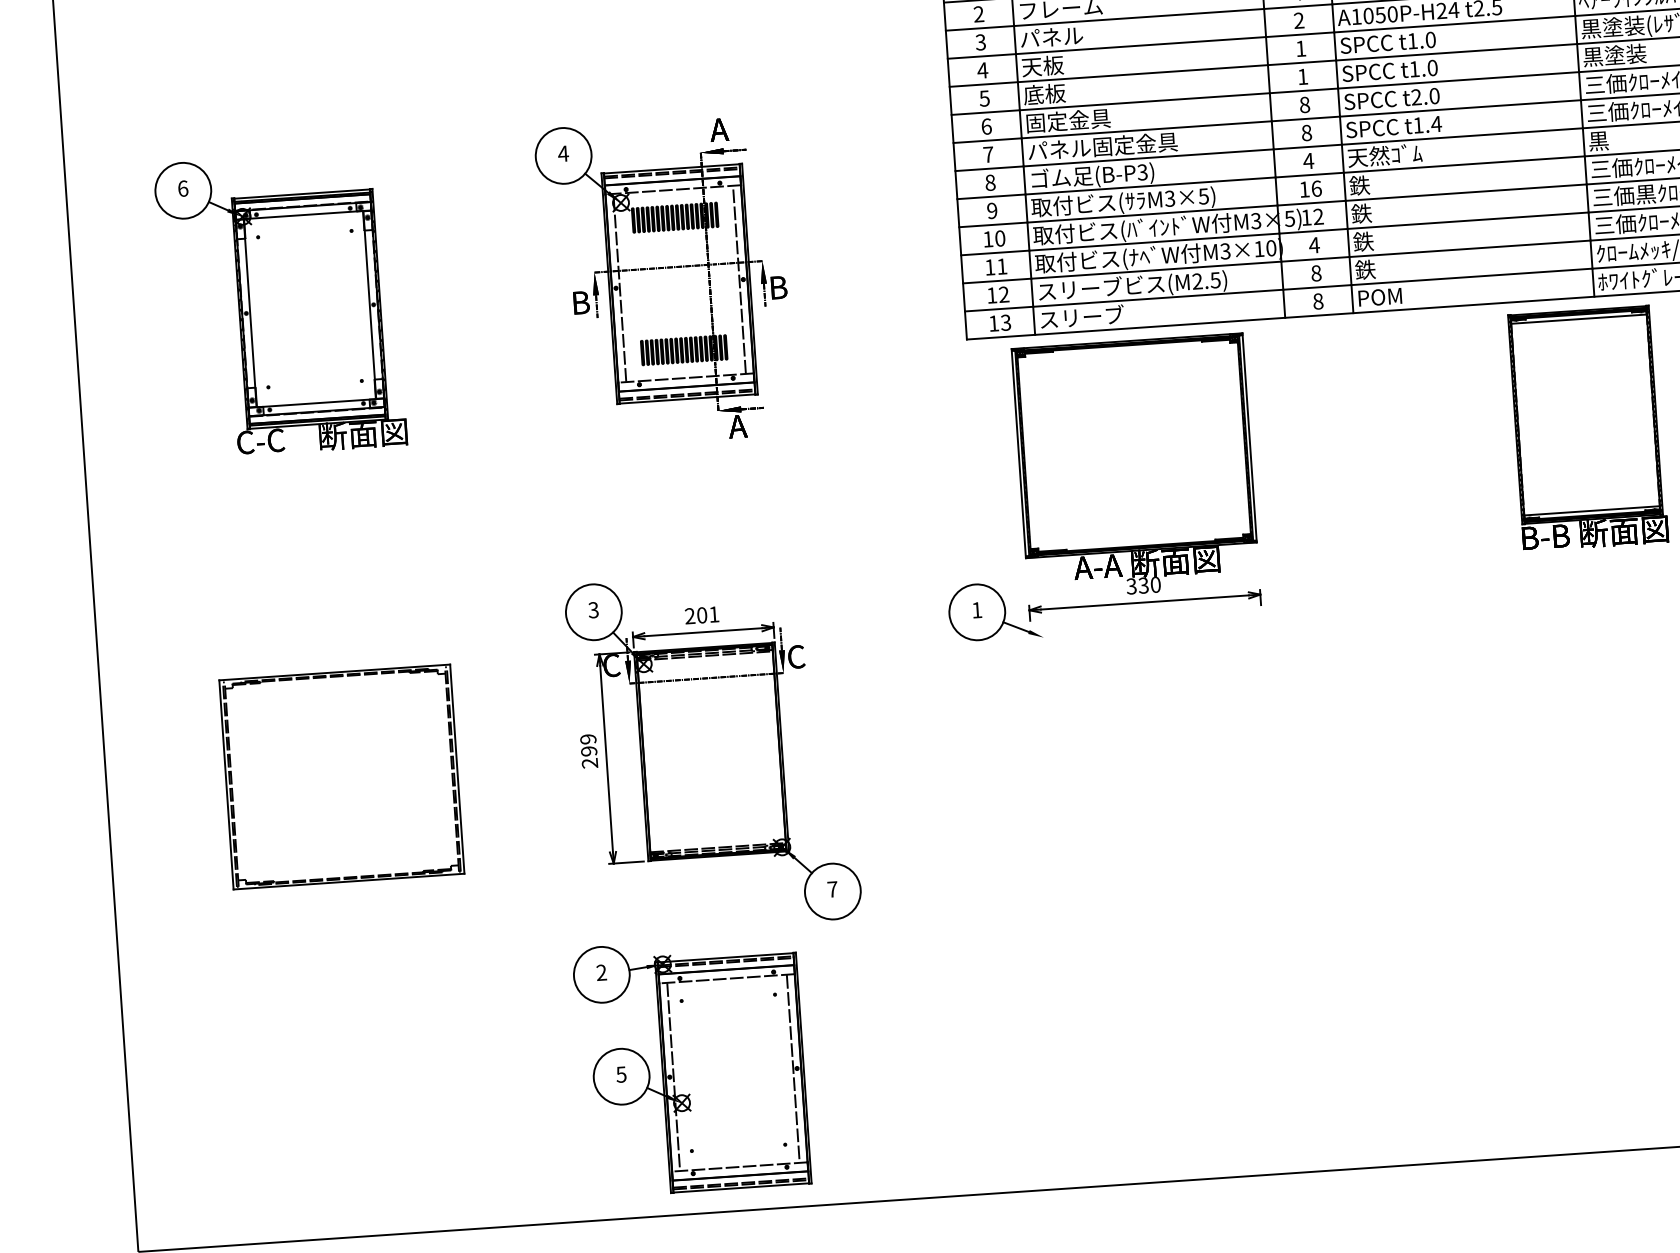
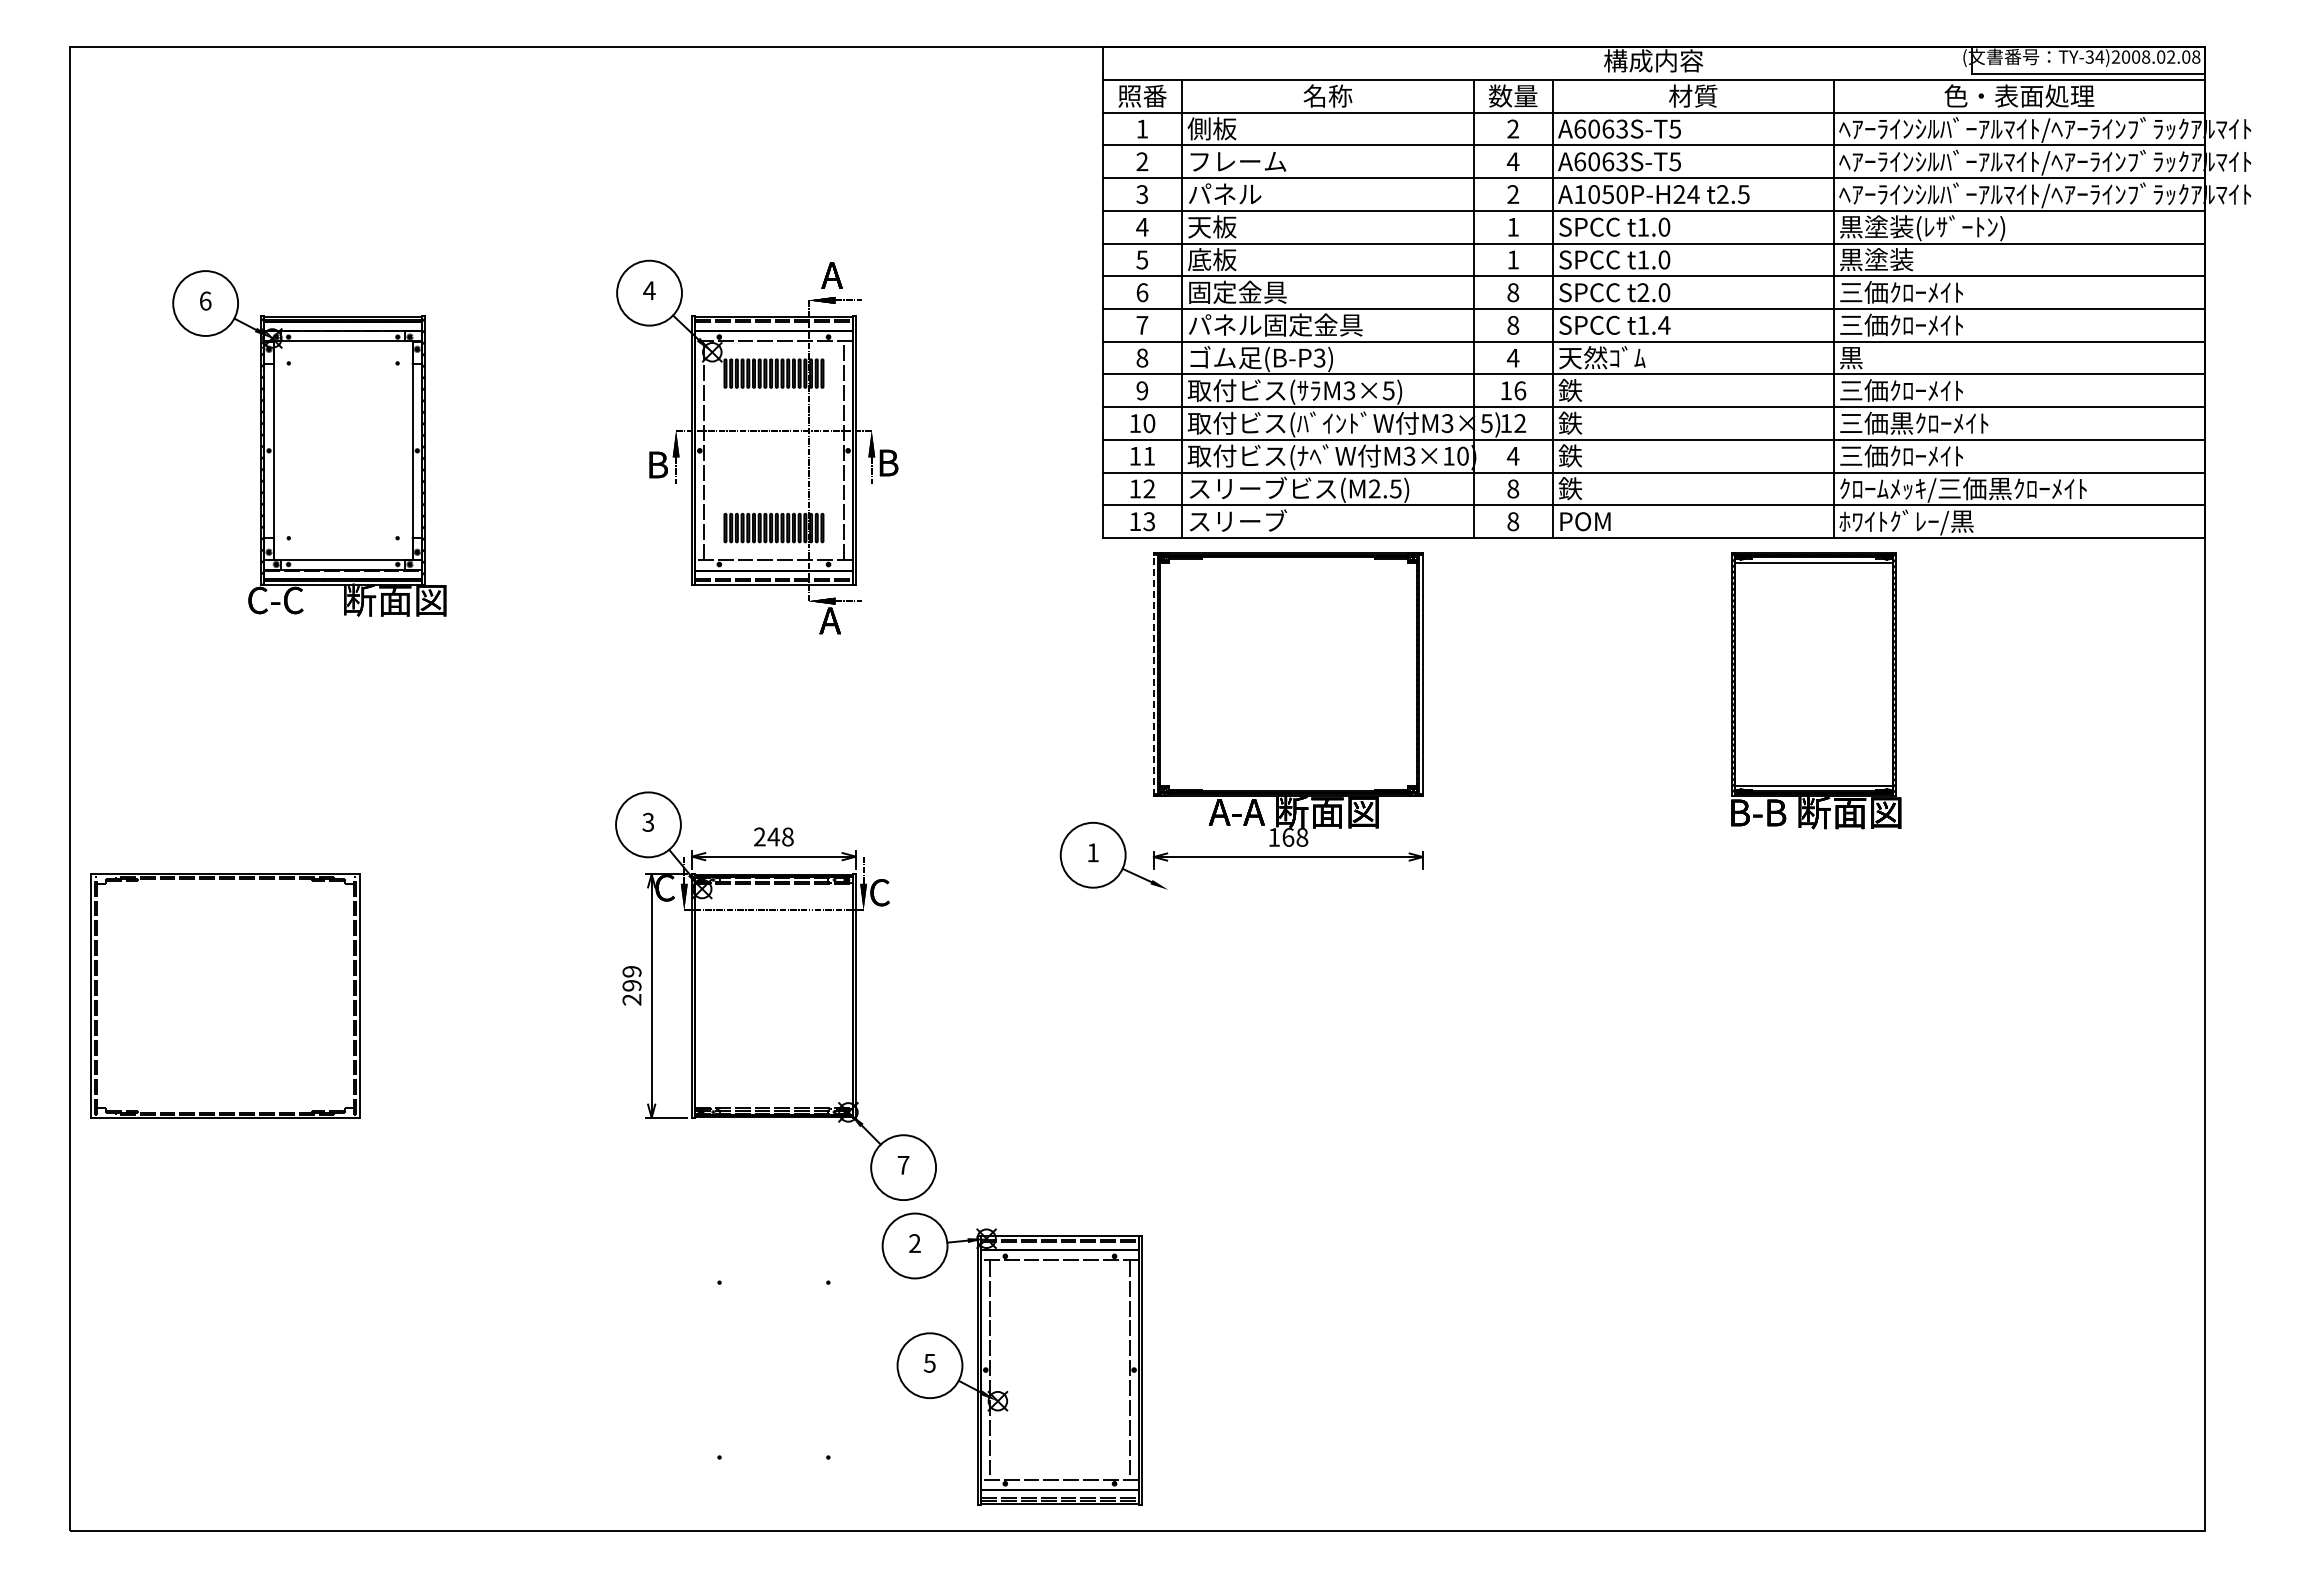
line: (1018, 453) -> (1153, 674), solid -> dashed
text: (1143, 584) -> (1288, 836), 330 -> 168
text: (707, 614) -> (780, 836), 201 -> 248
part: (342, 776) -> (225, 995), moved
part: (691, 1065) -> (1011, 1358), moved

